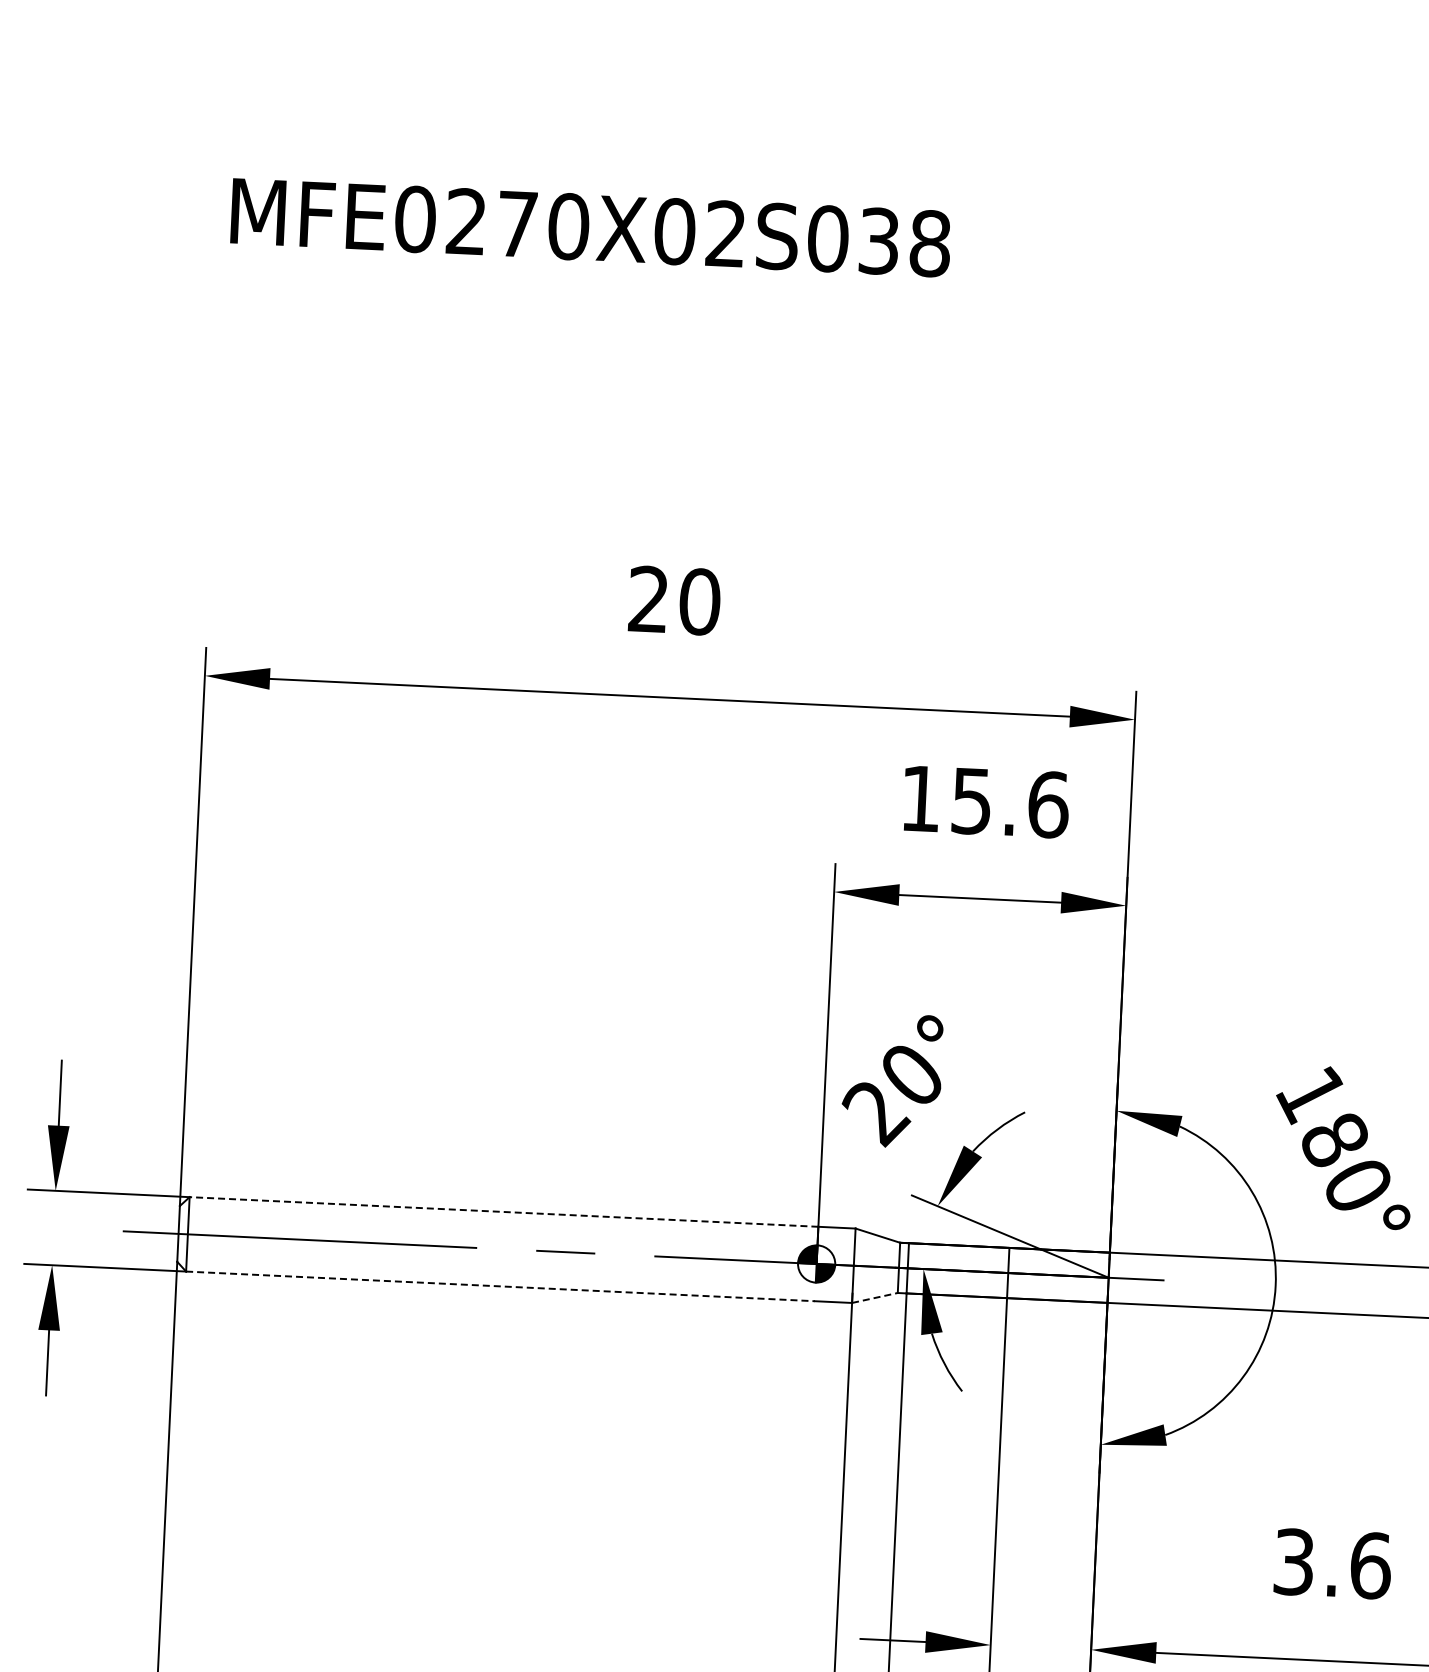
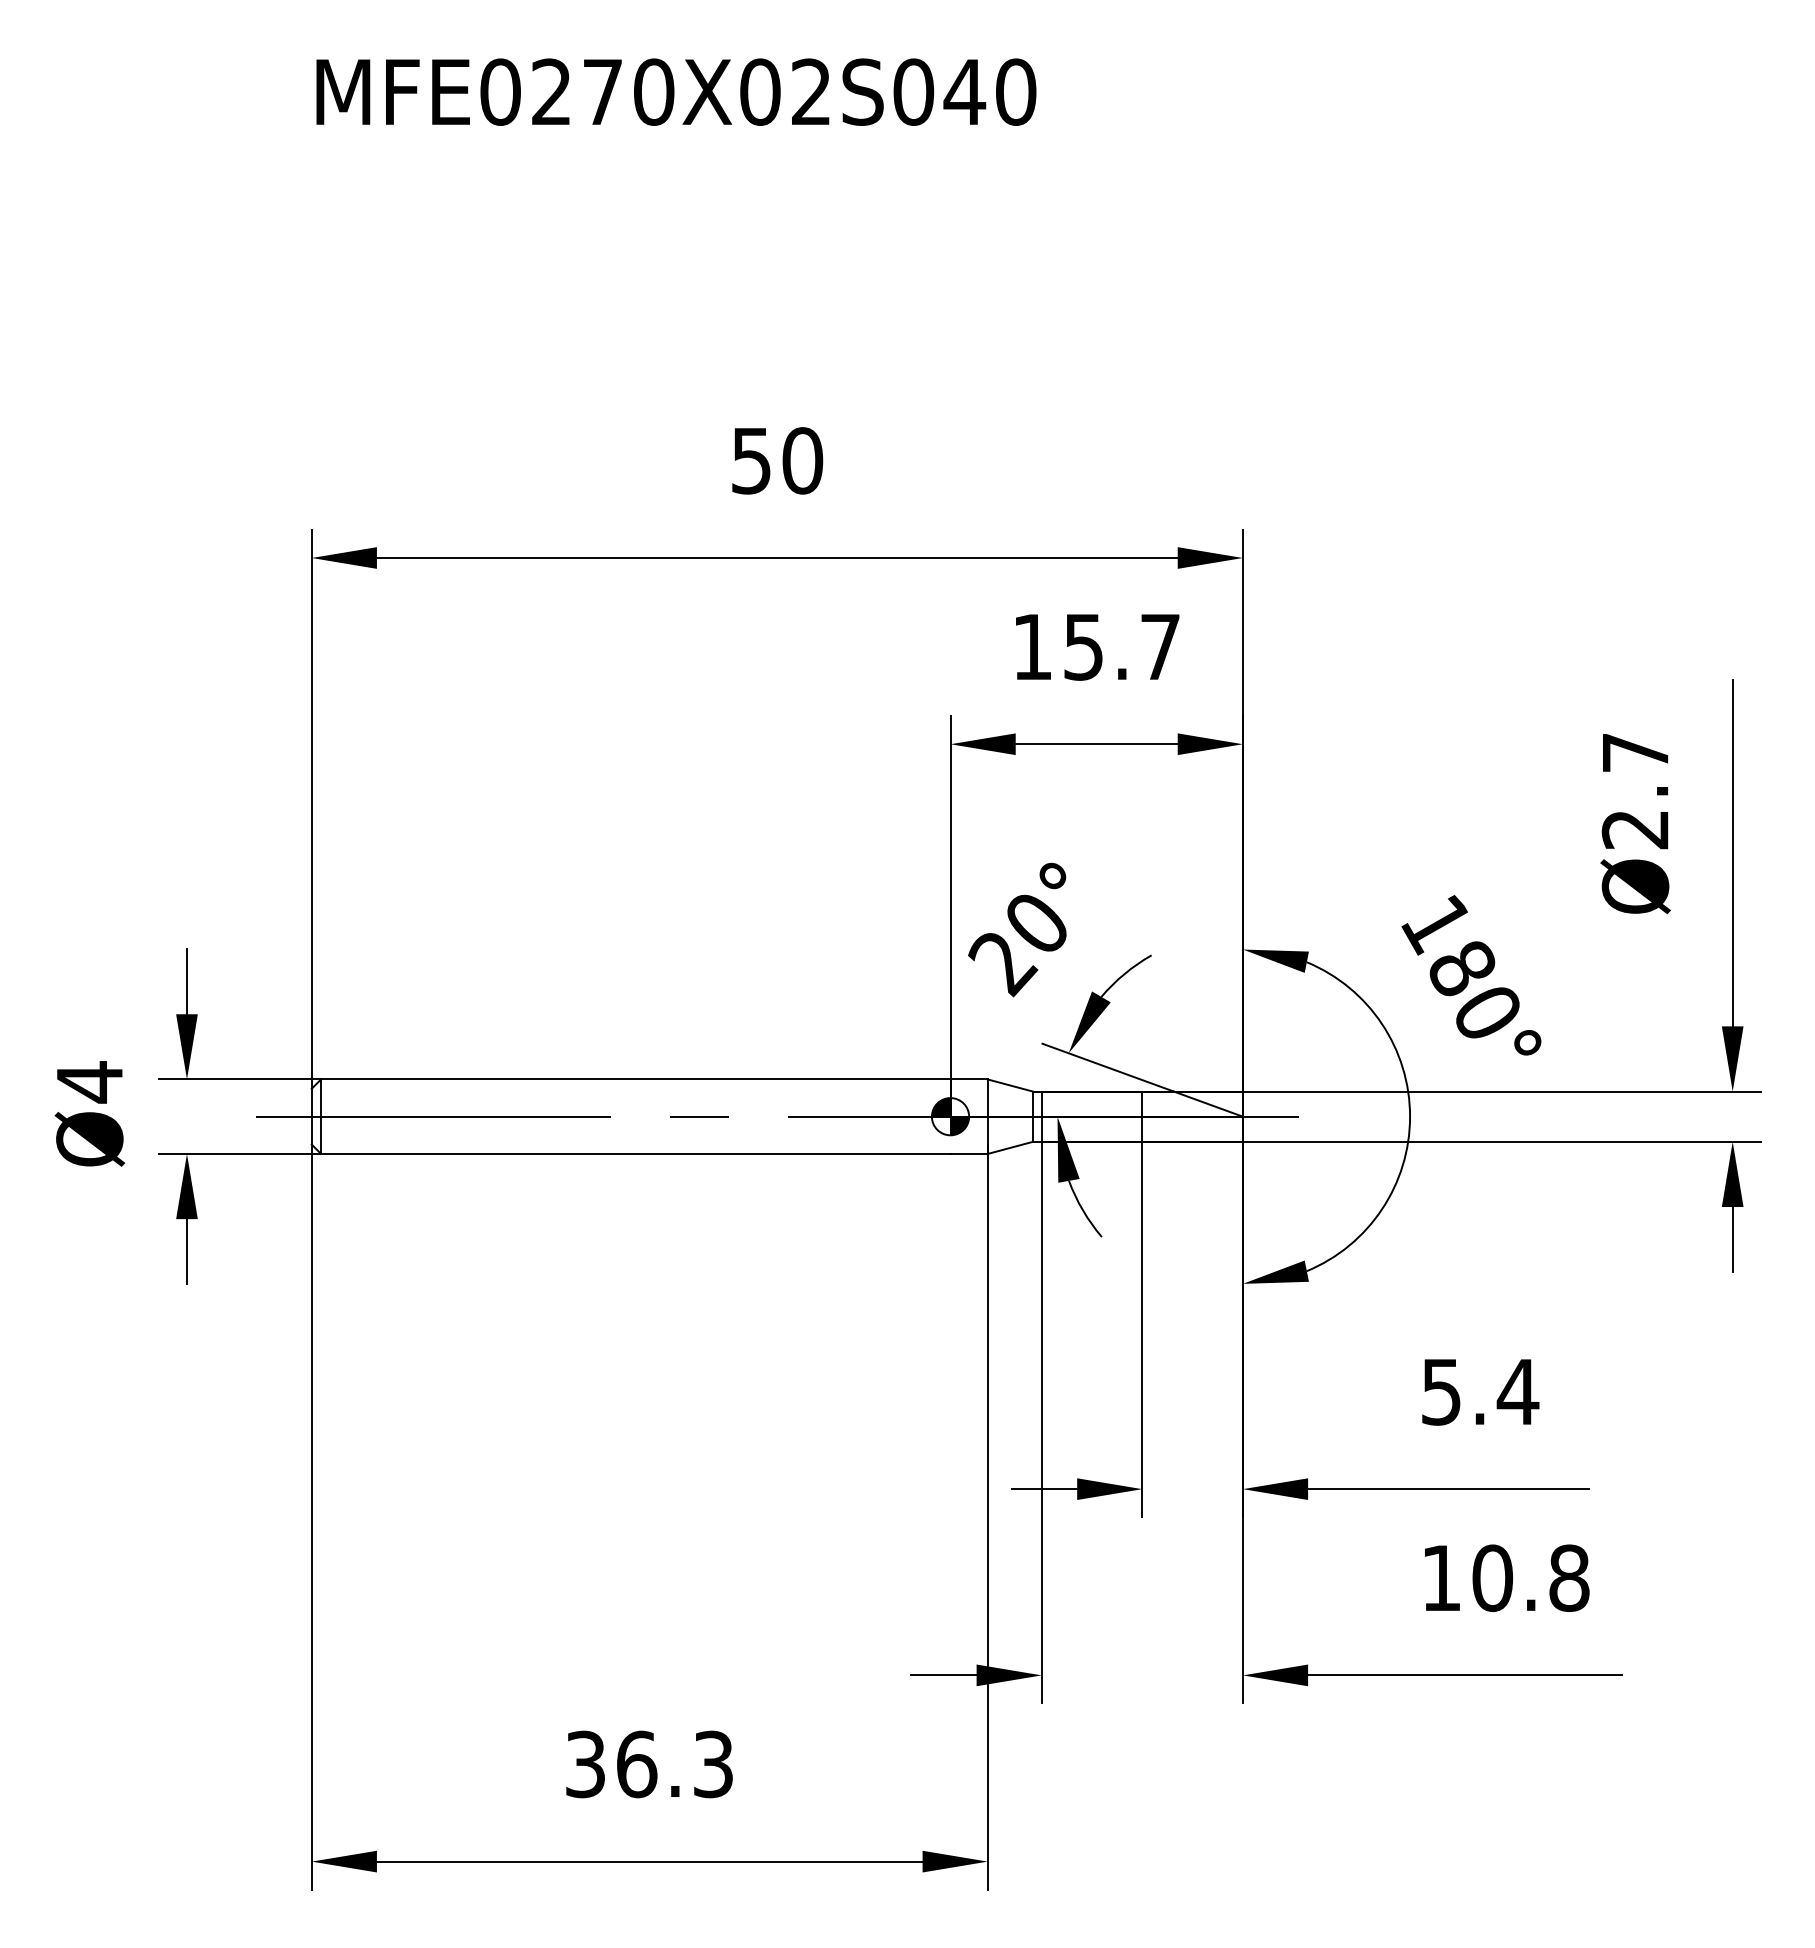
text: (903, 241) -> (989, 91), MFE0270X02S038 -> MFE0270X02S040
text: (648, 599) -> (751, 460), 20 -> 50
text: (1048, 804) -> (1160, 646), 15.6 -> 15.7
line: (503, 1212) -> (635, 1079), dashed -> solid
line: (500, 1285) -> (635, 1153), dashed -> solid
line: (875, 1297) -> (1010, 1147), dashed -> solid
text: (1333, 1563) -> (1480, 1391), 3.6 -> 5.4

